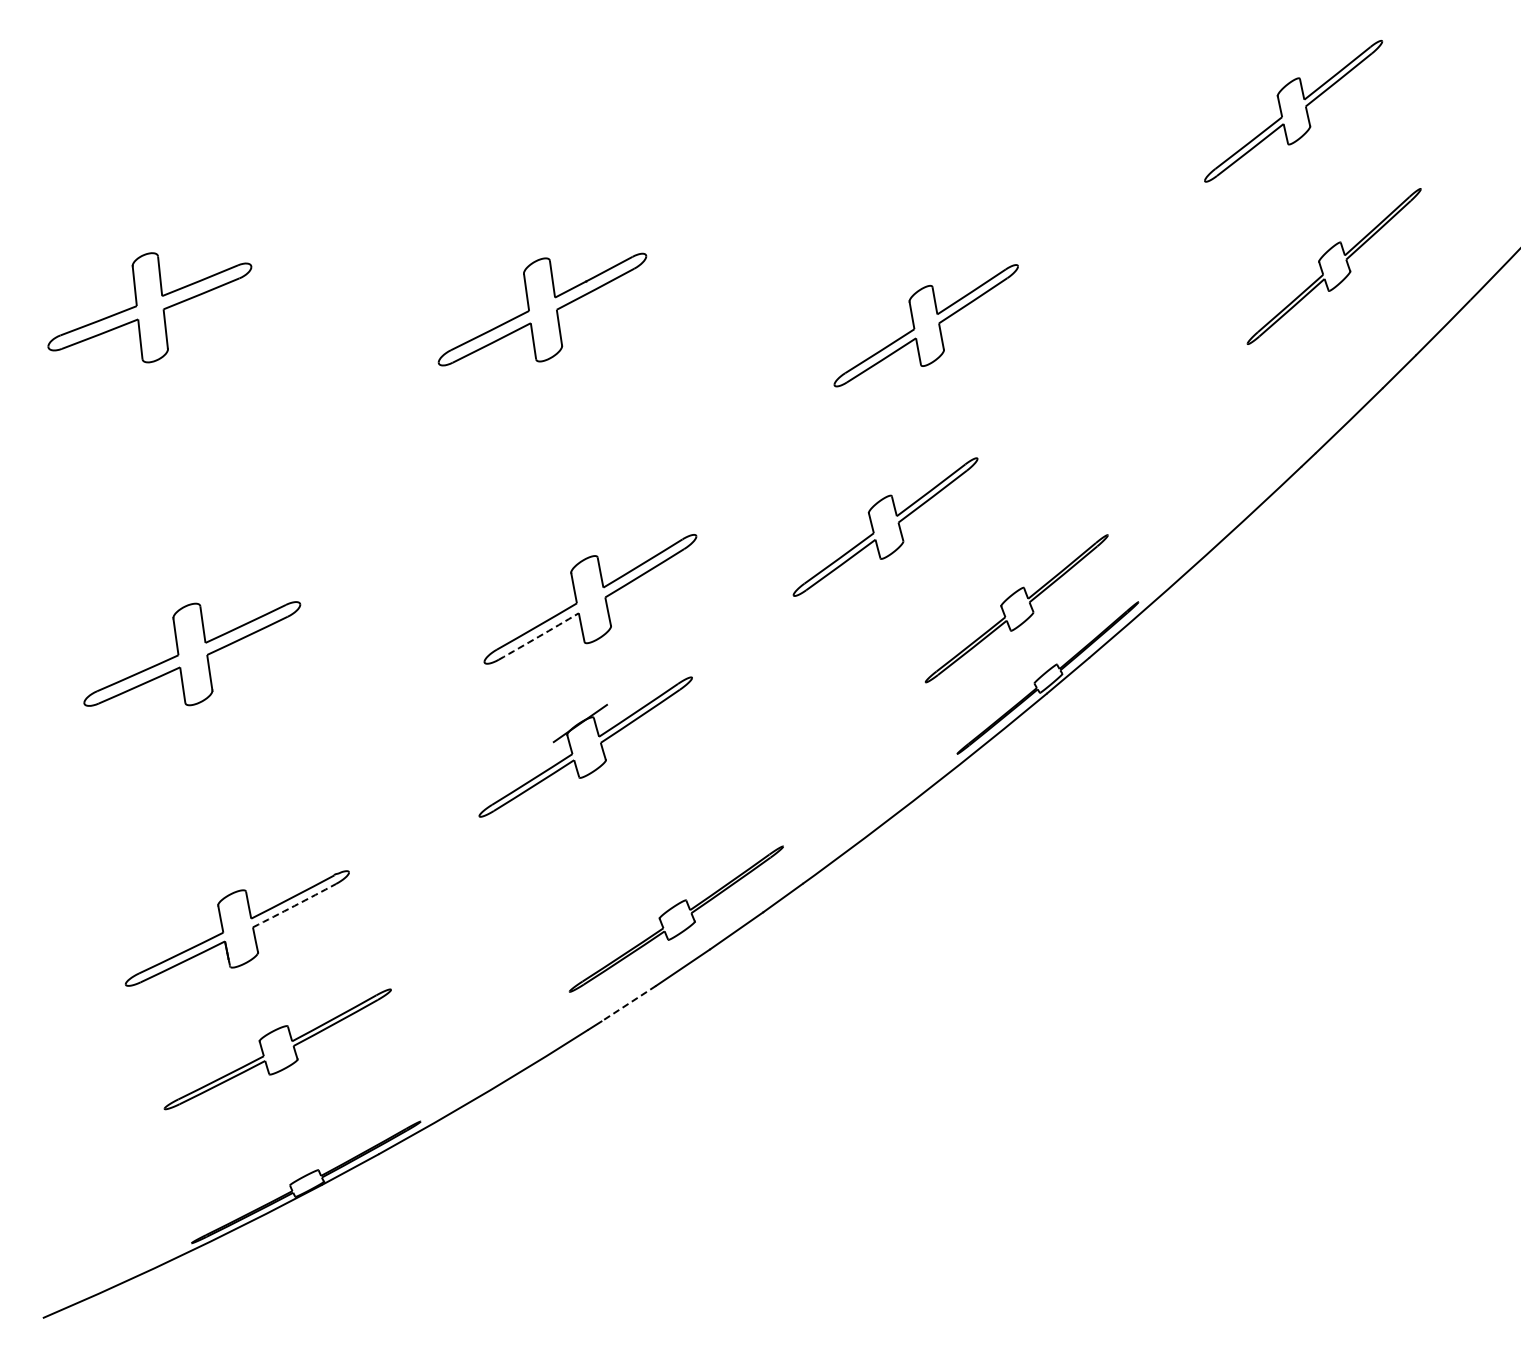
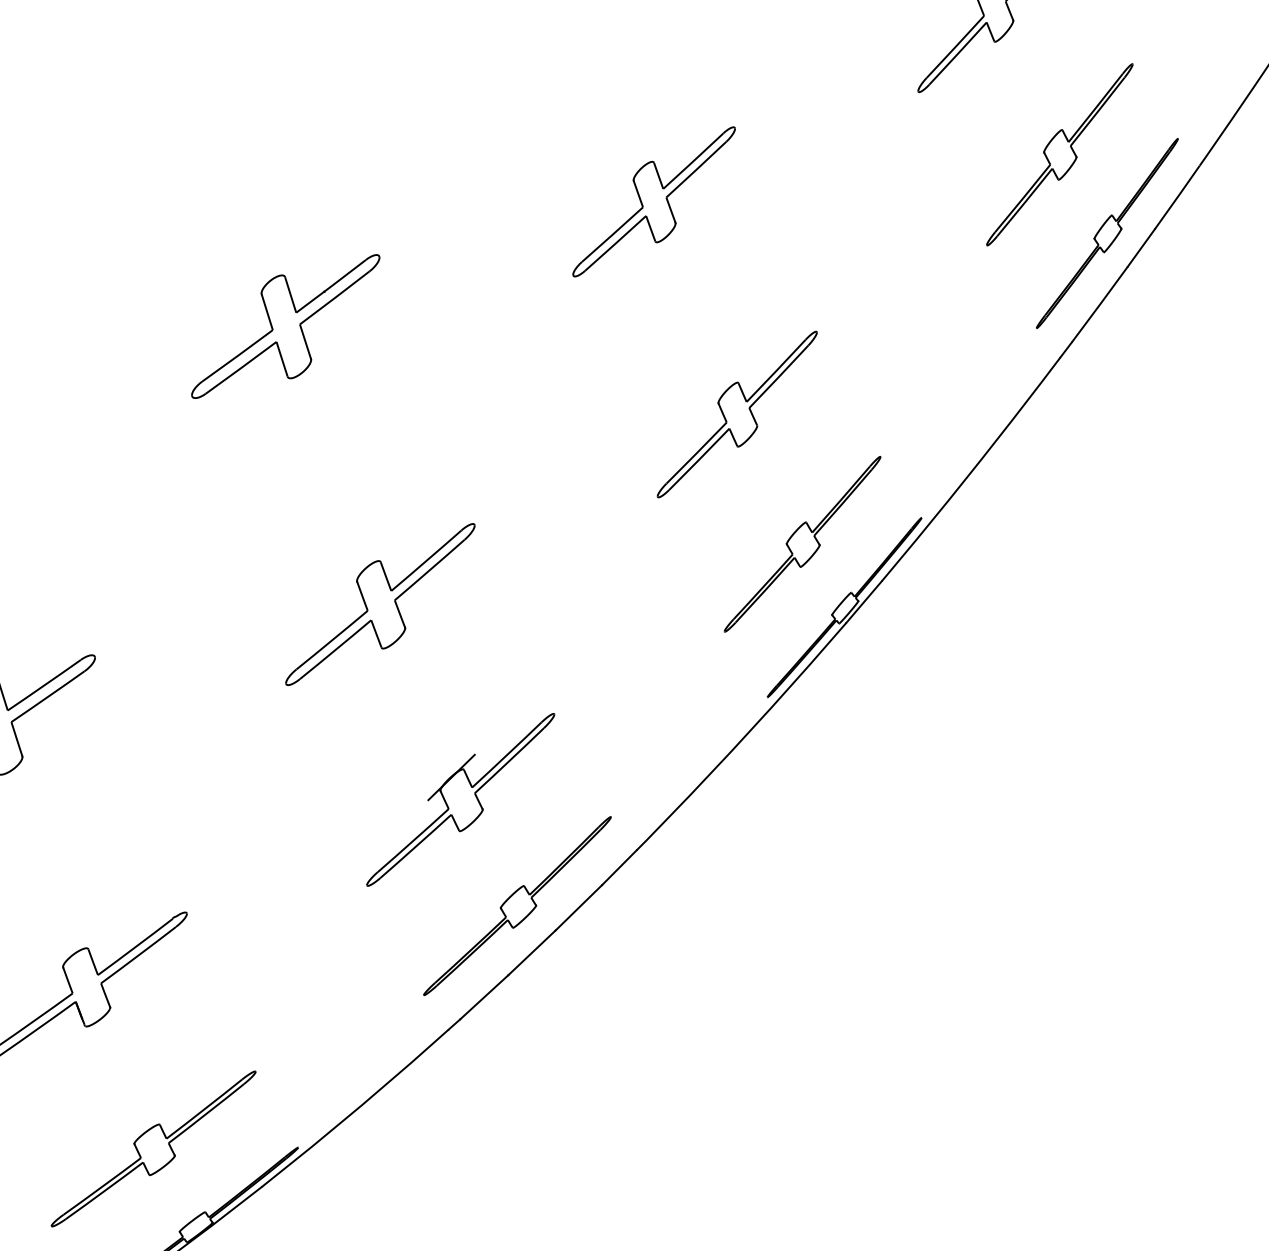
part: (925, 325) -> (653, 201), moved
part: (1368, 351) -> (1107, 233), added
part: (885, 526) -> (737, 413), moved
arc: (538, 636) -> (335, 649), dashed -> solid
part: (585, 746) -> (460, 799), moved
arc: (294, 905) -> (138, 955), dashed -> solid
line: (628, 1003) -> (483, 997), dashed -> solid
part: (277, 1049) -> (153, 1149), moved

